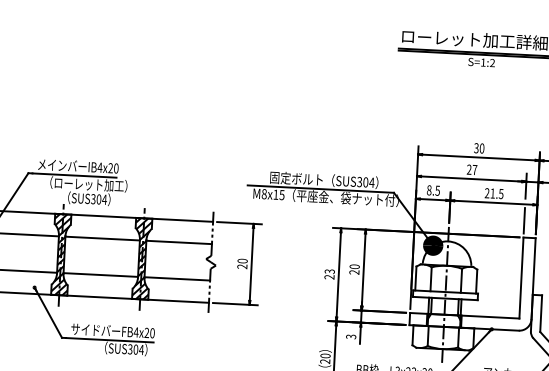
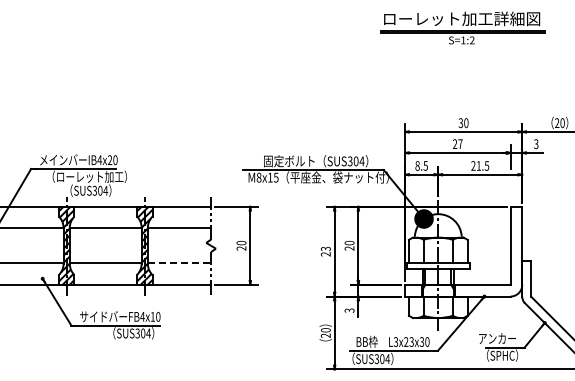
line: (524, 220) -> (510, 190), removed
line: (177, 279) -> (179, 263), solid -> dashed
text: (146, 332) -> (152, 316), FB4x20 -> FB4x10

